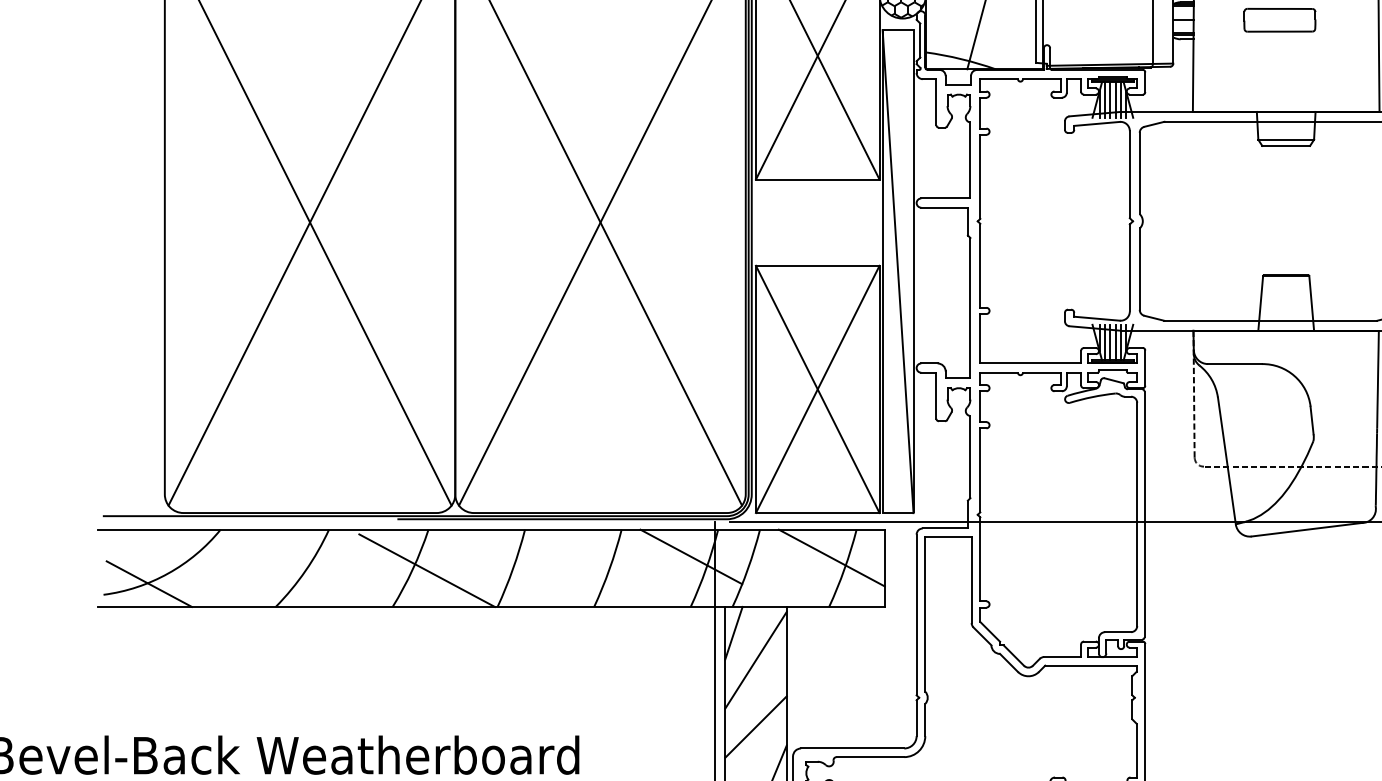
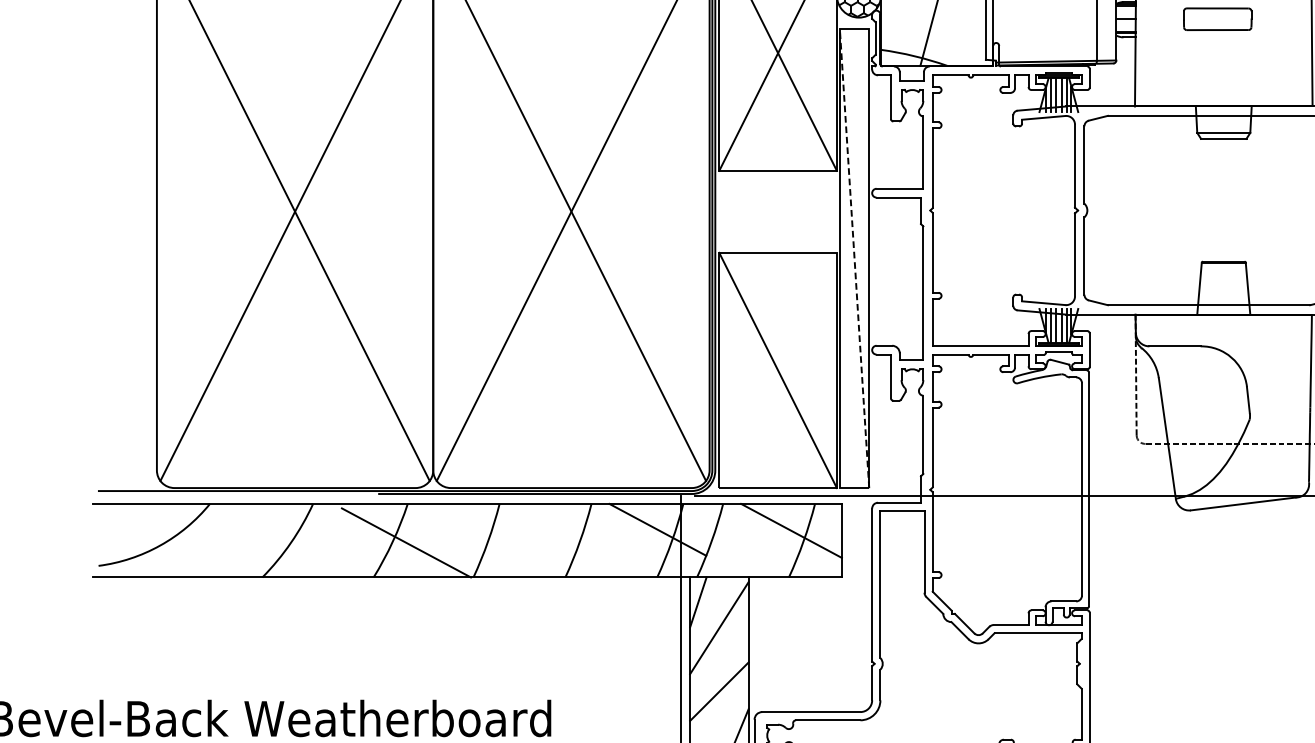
line: (898, 271) -> (854, 258), solid -> dashed
line: (817, 389) -> (777, 370), removed
line: (148, 583) -> (141, 555), removed

